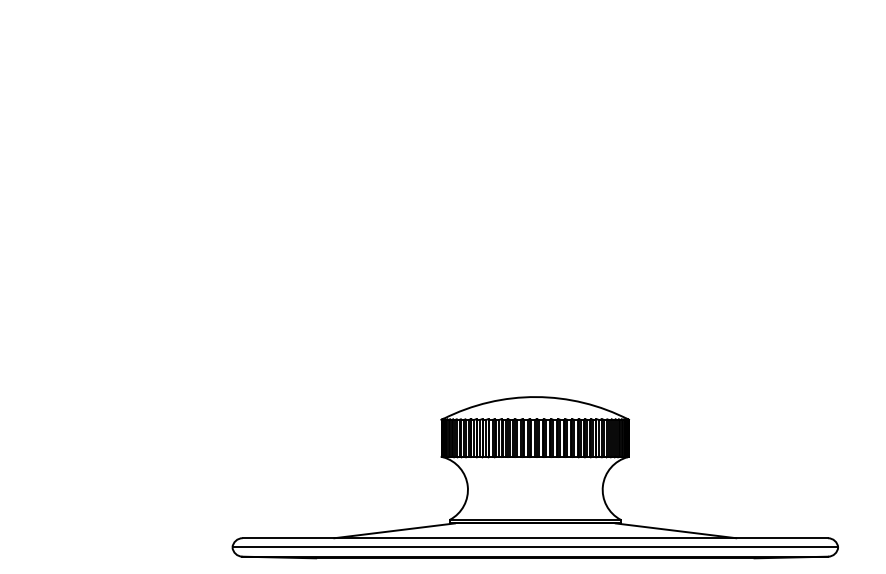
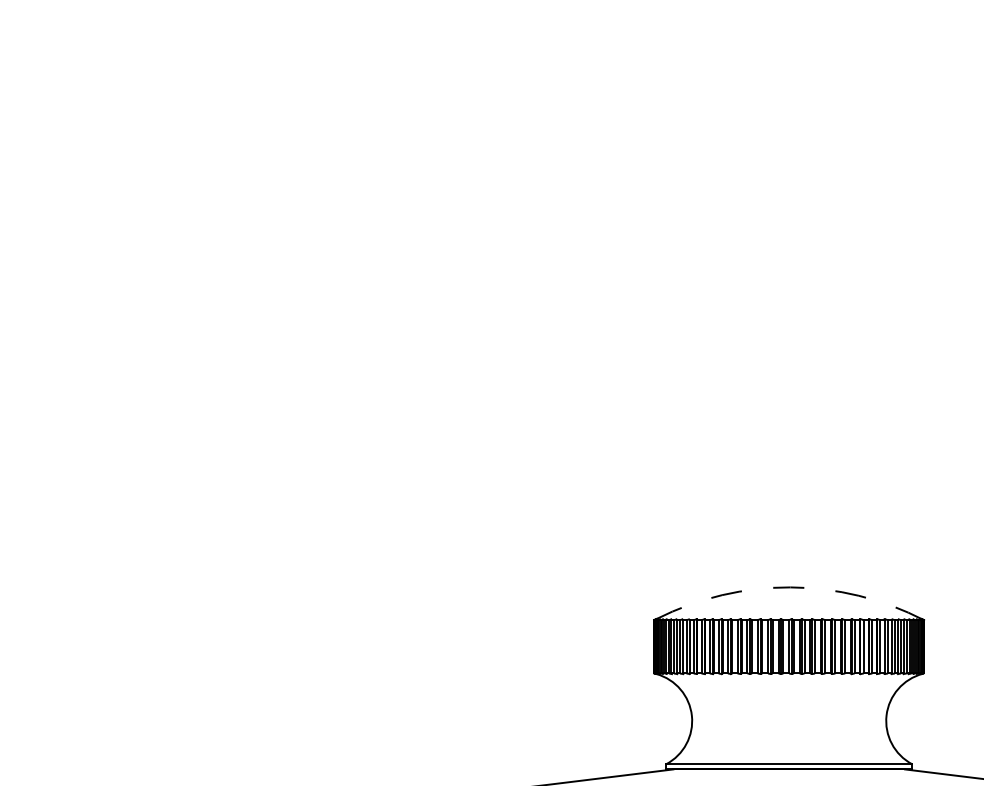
arc: (536, 397) -> (790, 588), solid -> dashed

